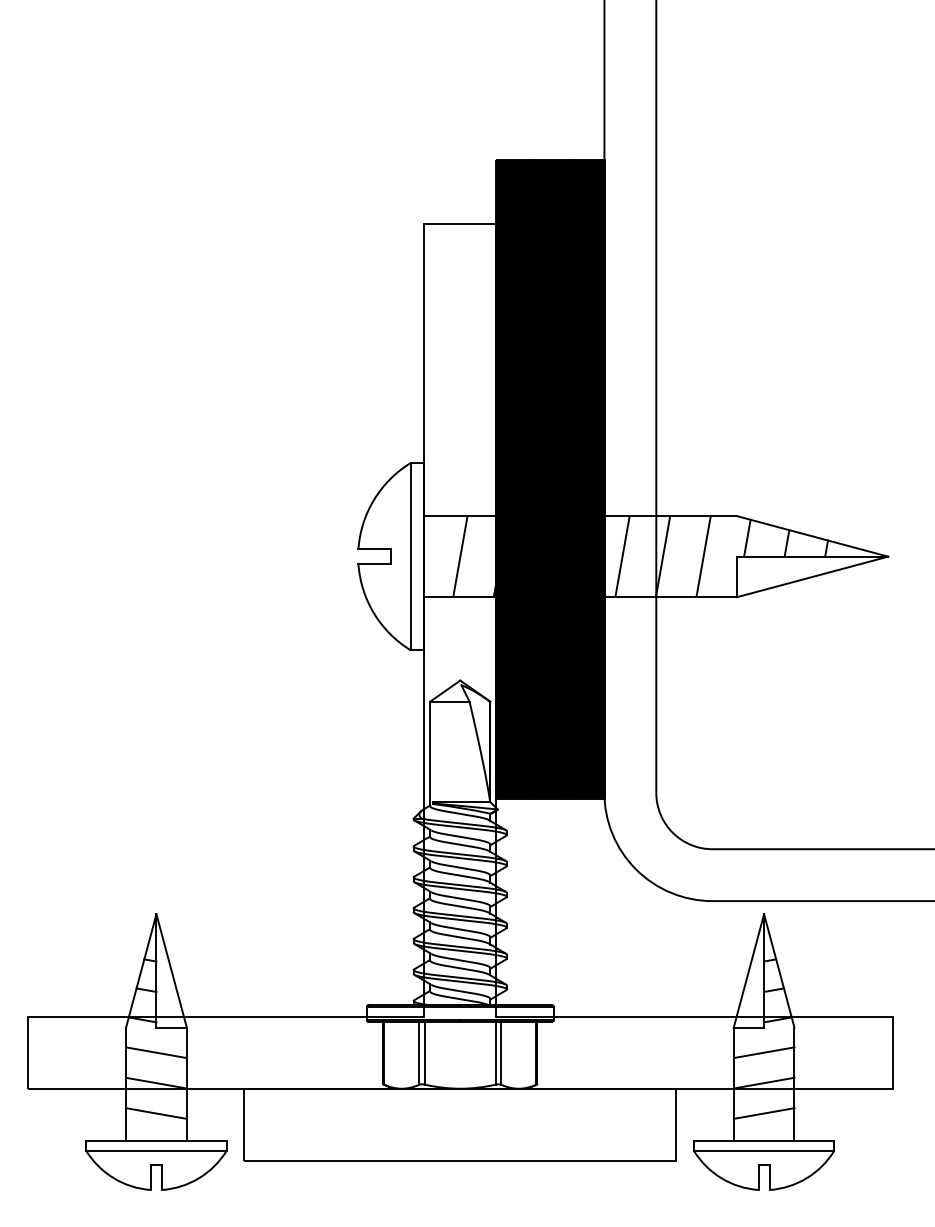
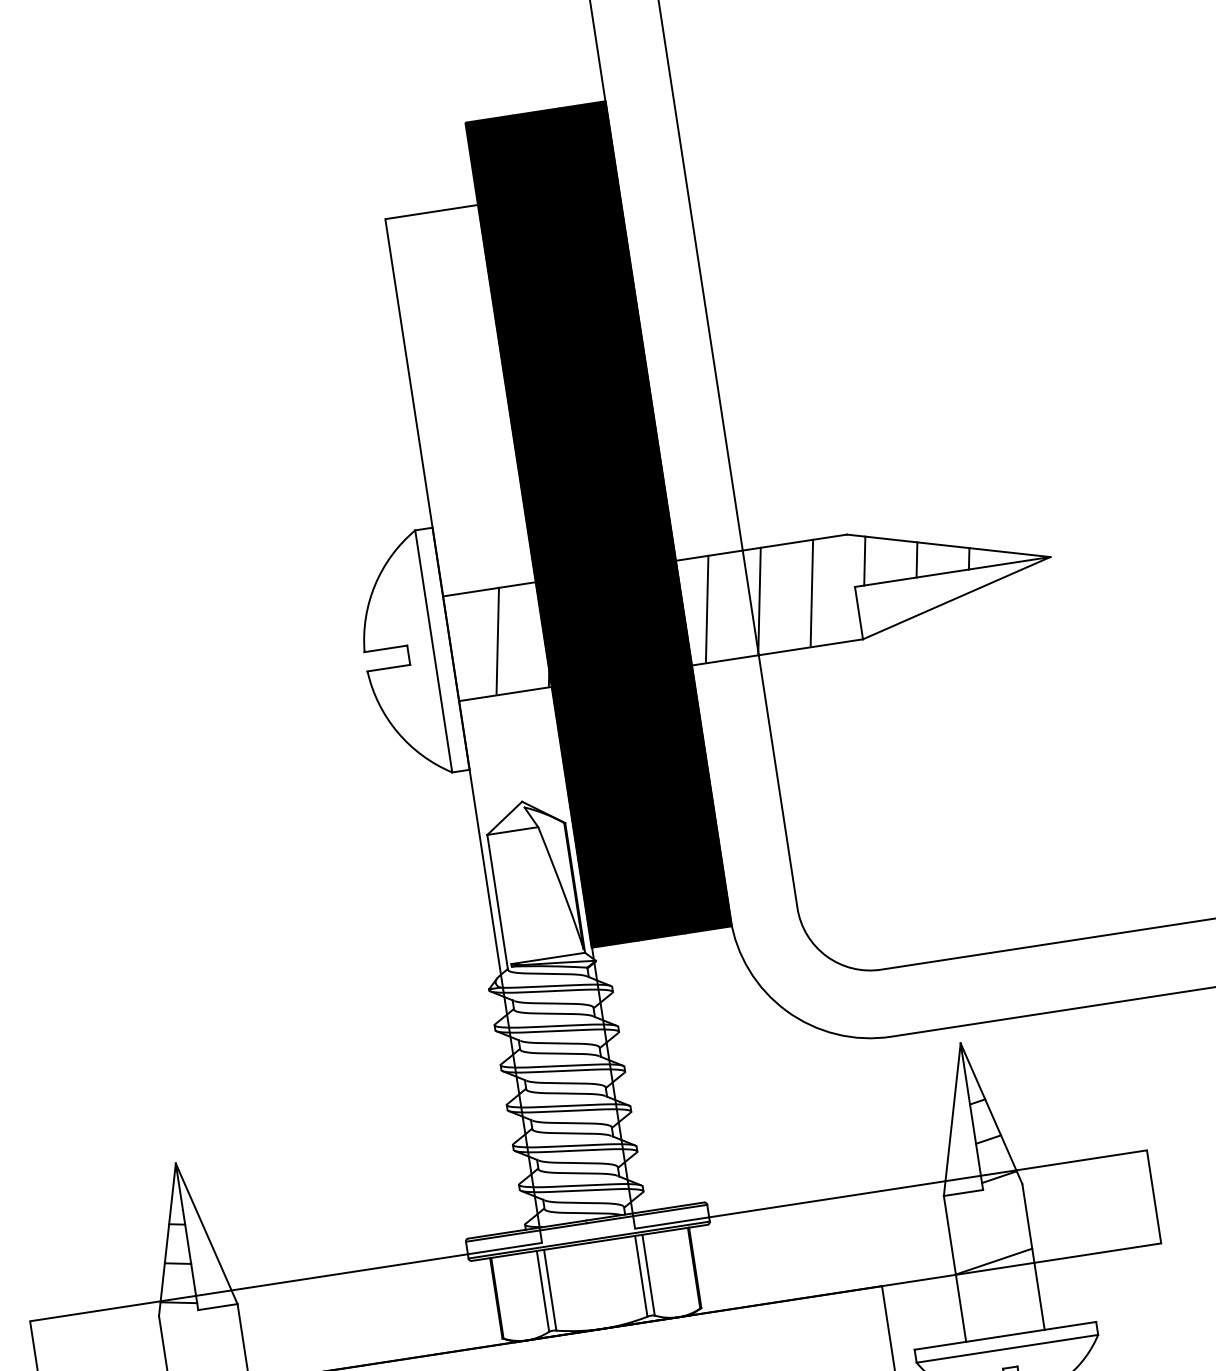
line: (155, 1052) -> (201, 1342), removed
line: (764, 1052) -> (988, 1221), removed
line: (764, 1113) -> (1000, 1300), removed

